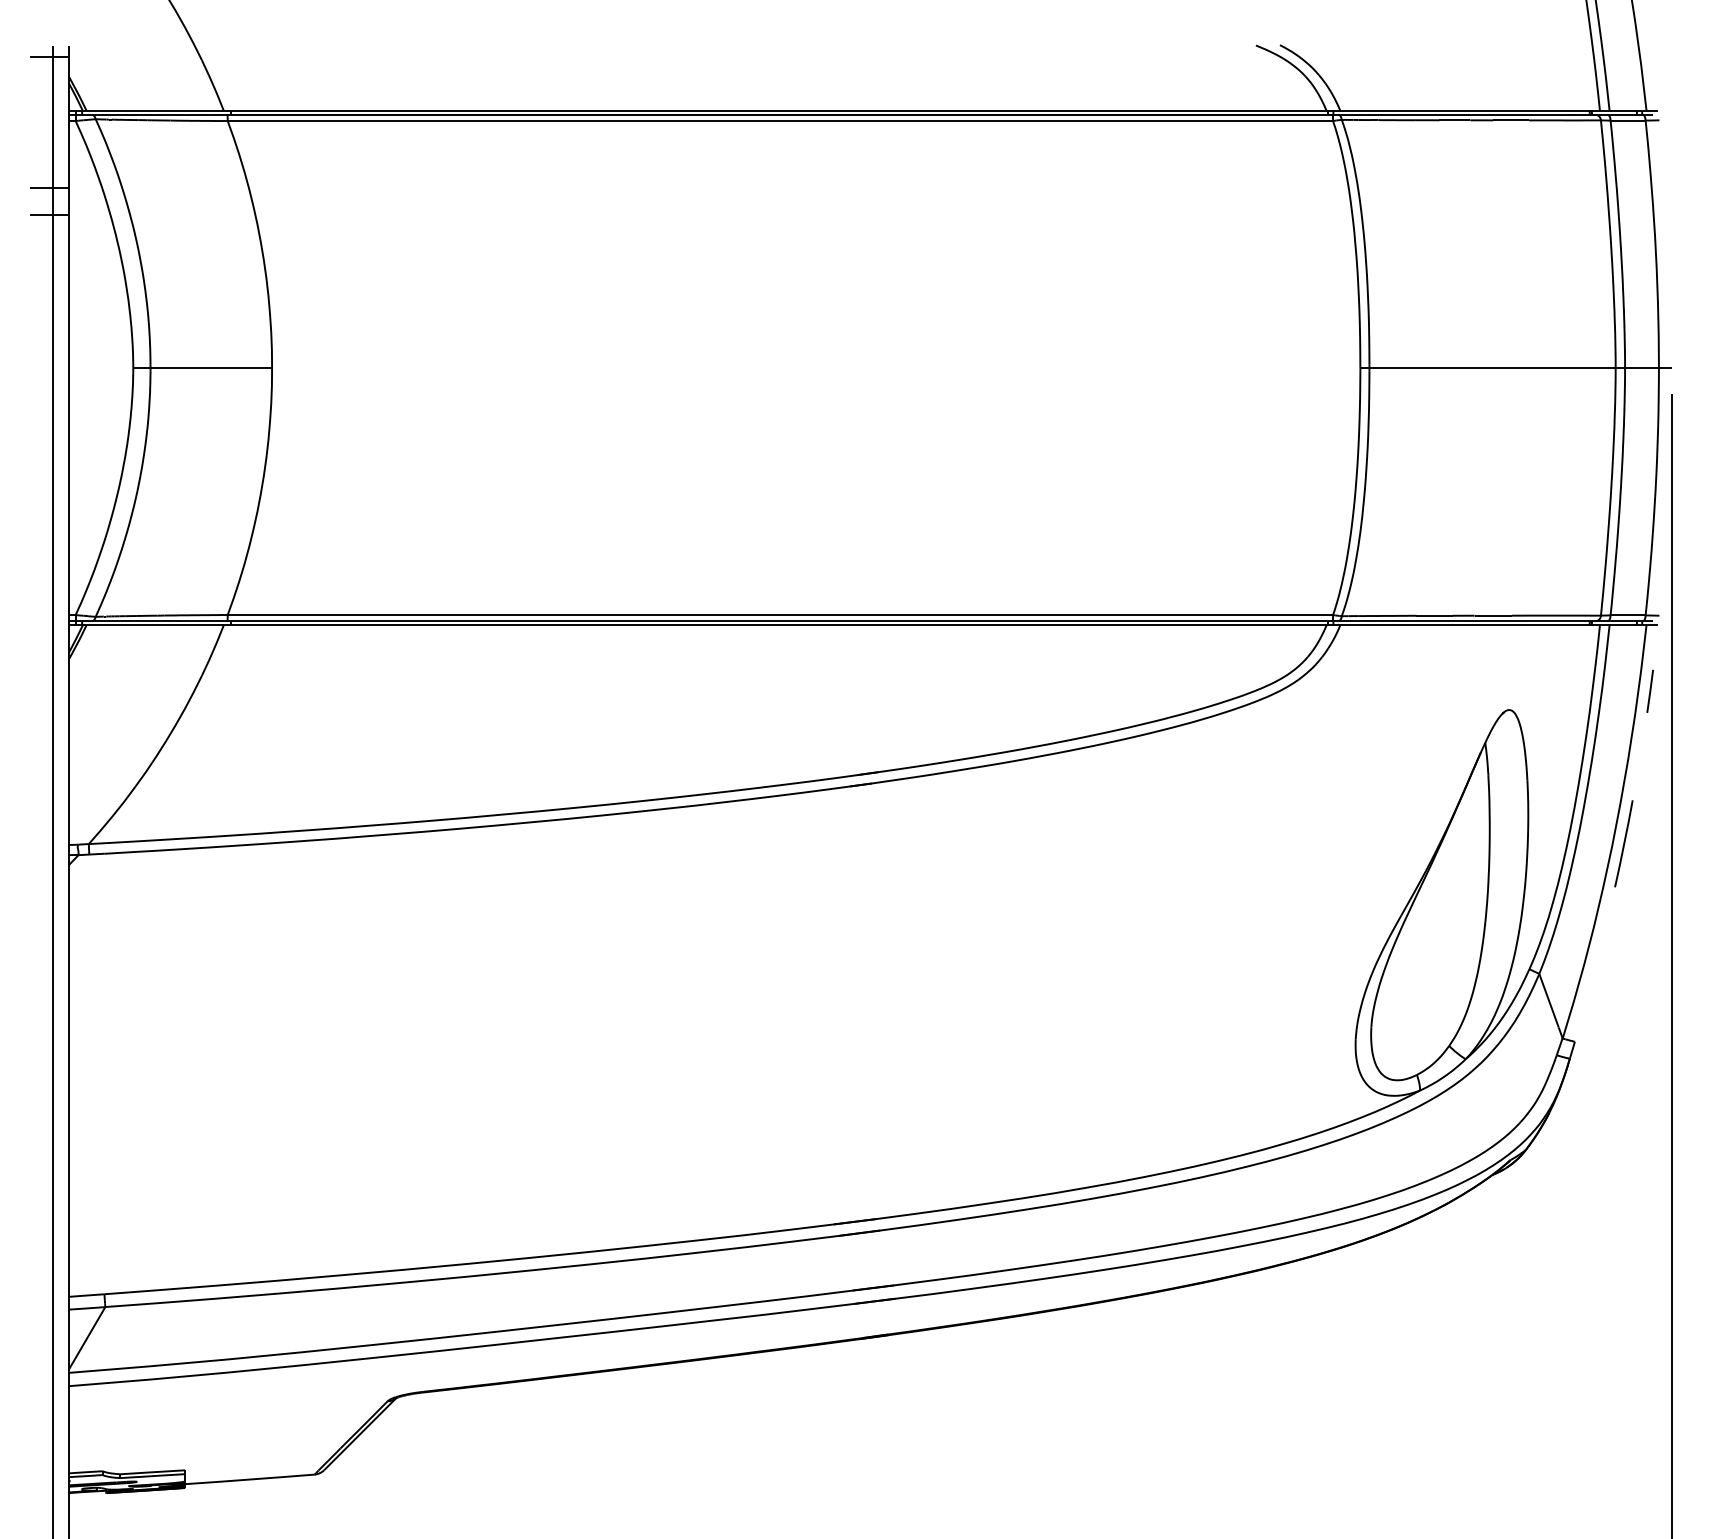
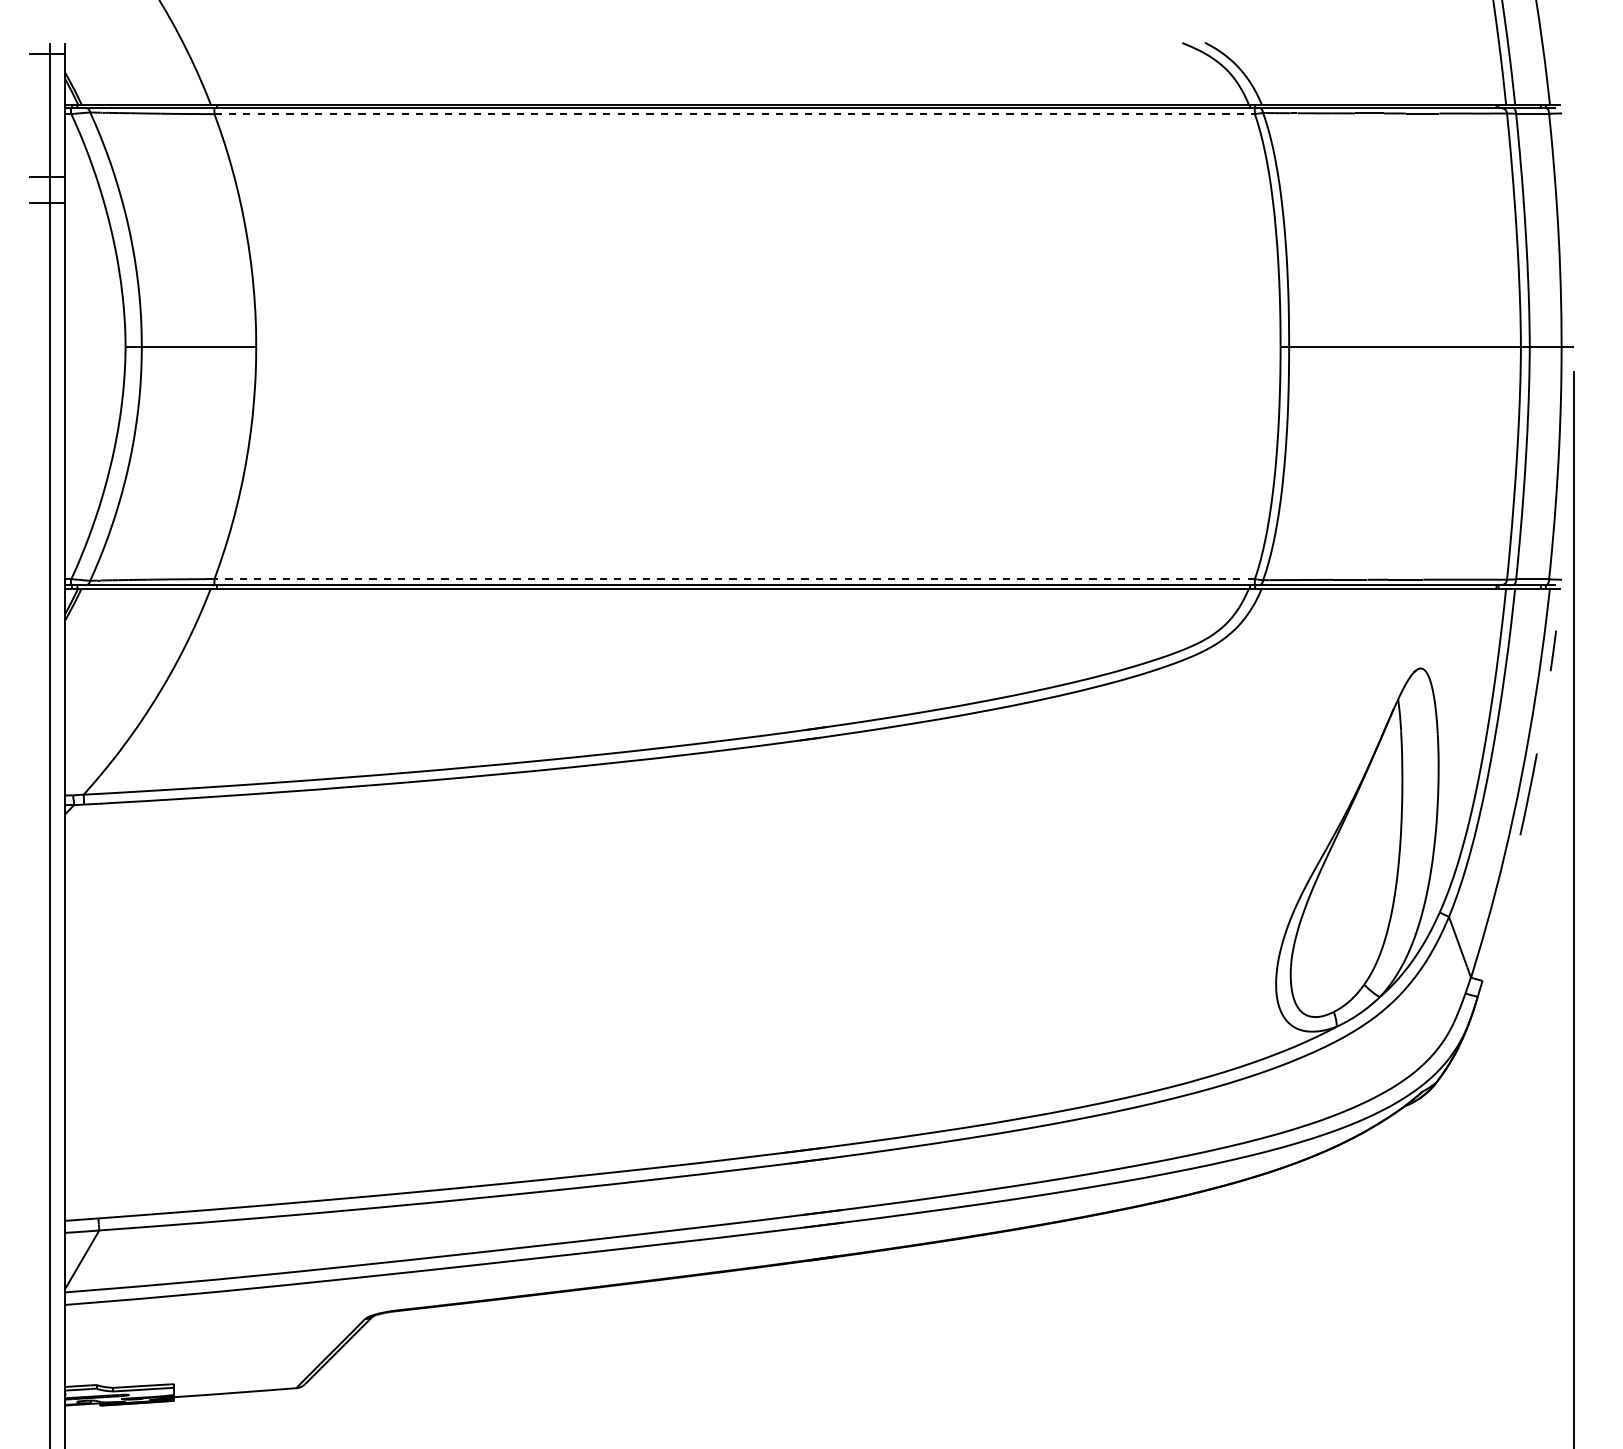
line: (781, 121) -> (735, 114), solid -> dashed
line: (780, 615) -> (734, 579), solid -> dashed

